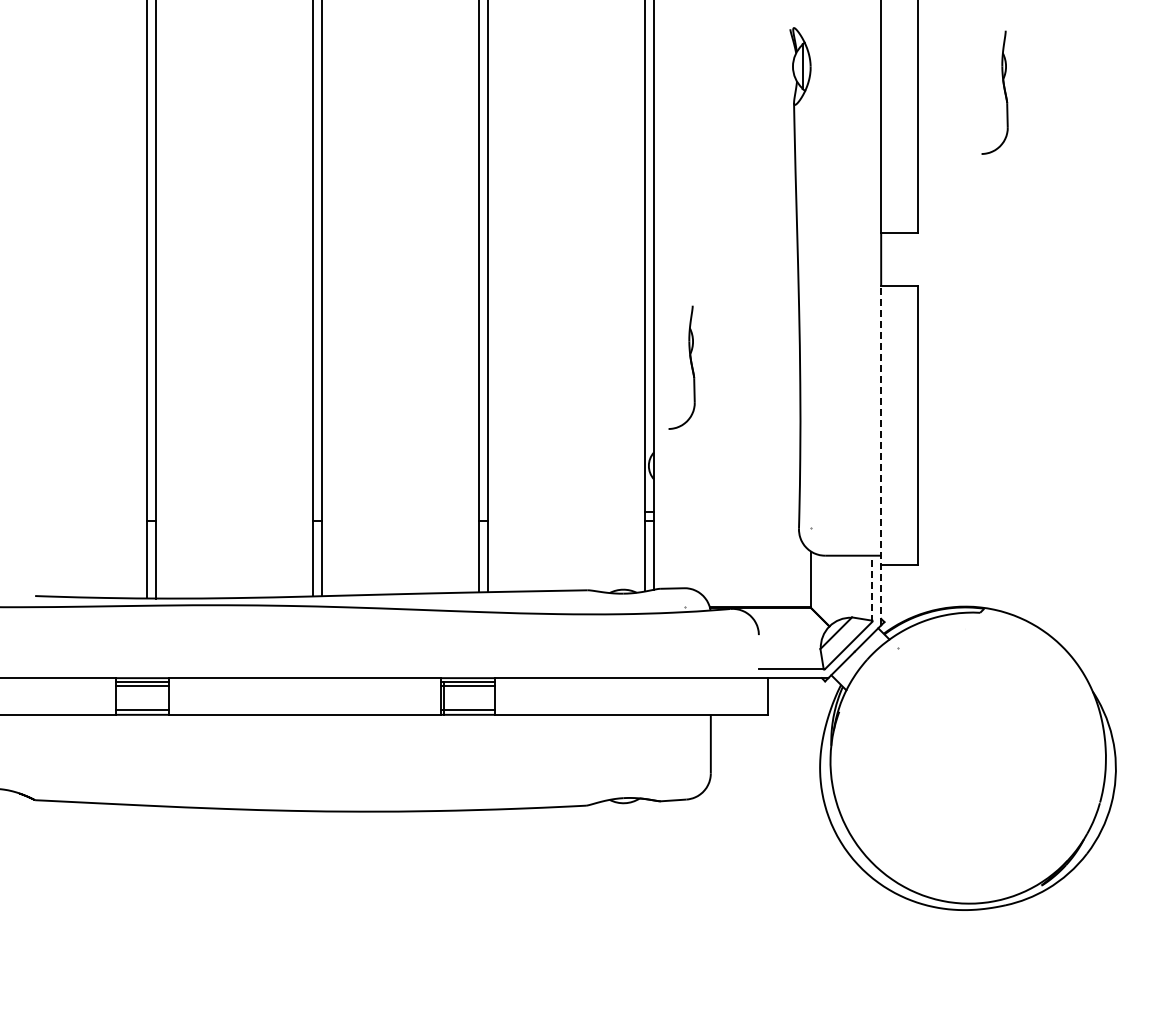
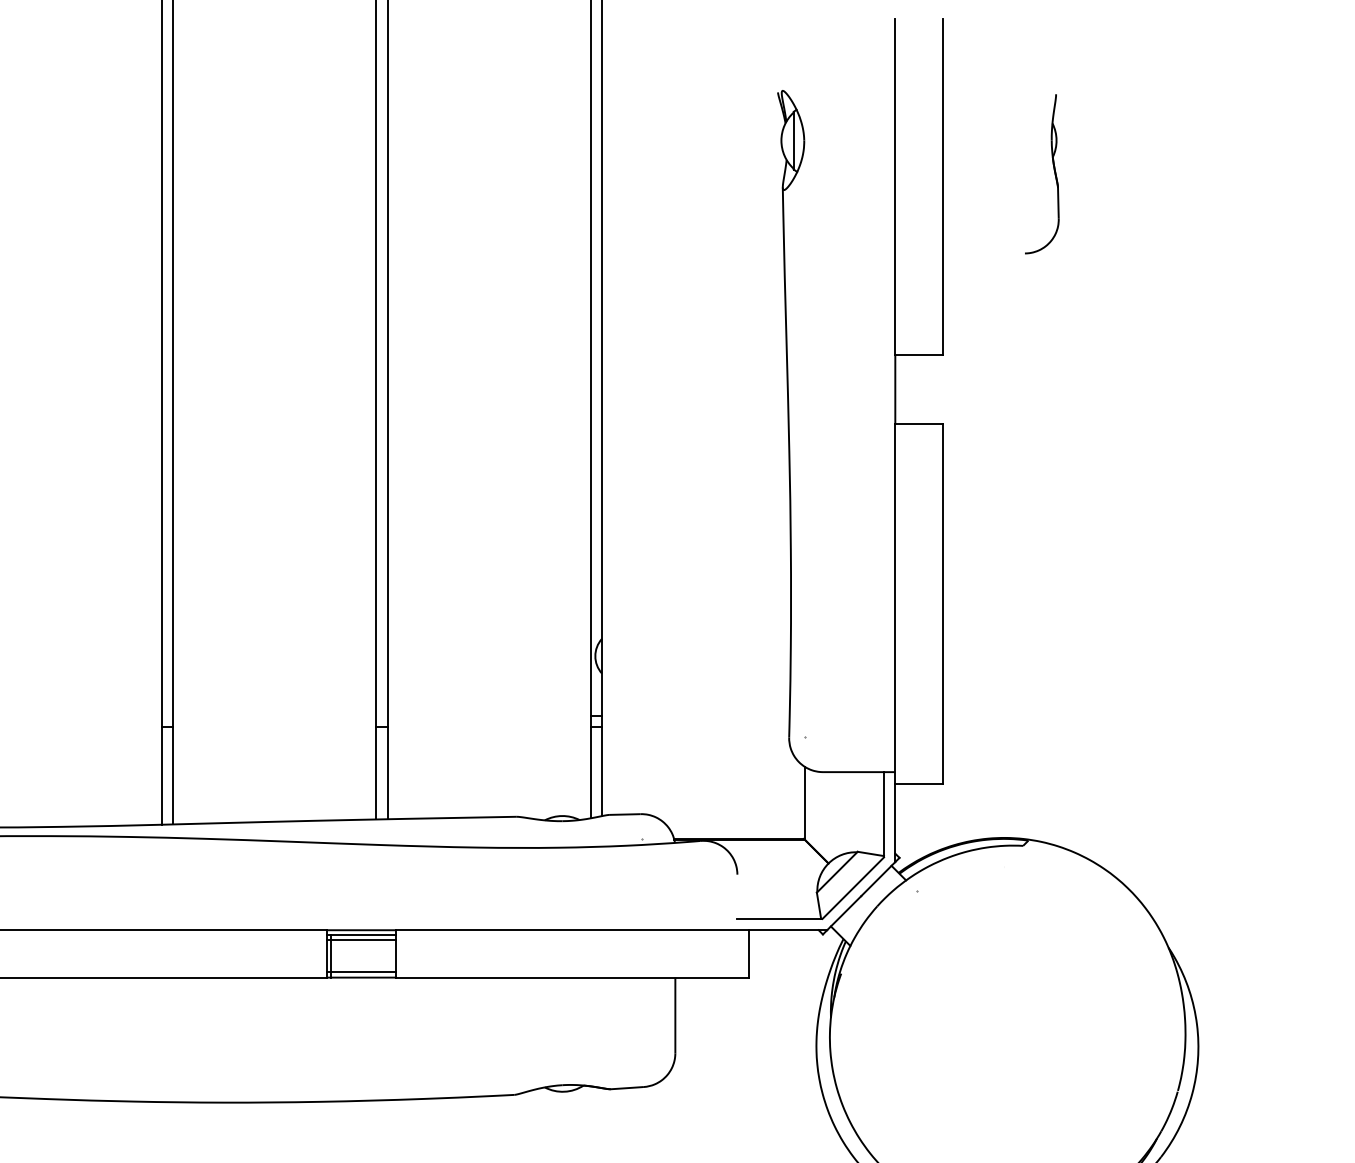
part: (690, 365) -> (649, 526), removed
line: (881, 455) -> (895, 642), dashed -> solid
line: (872, 588) -> (884, 814), dashed -> solid

